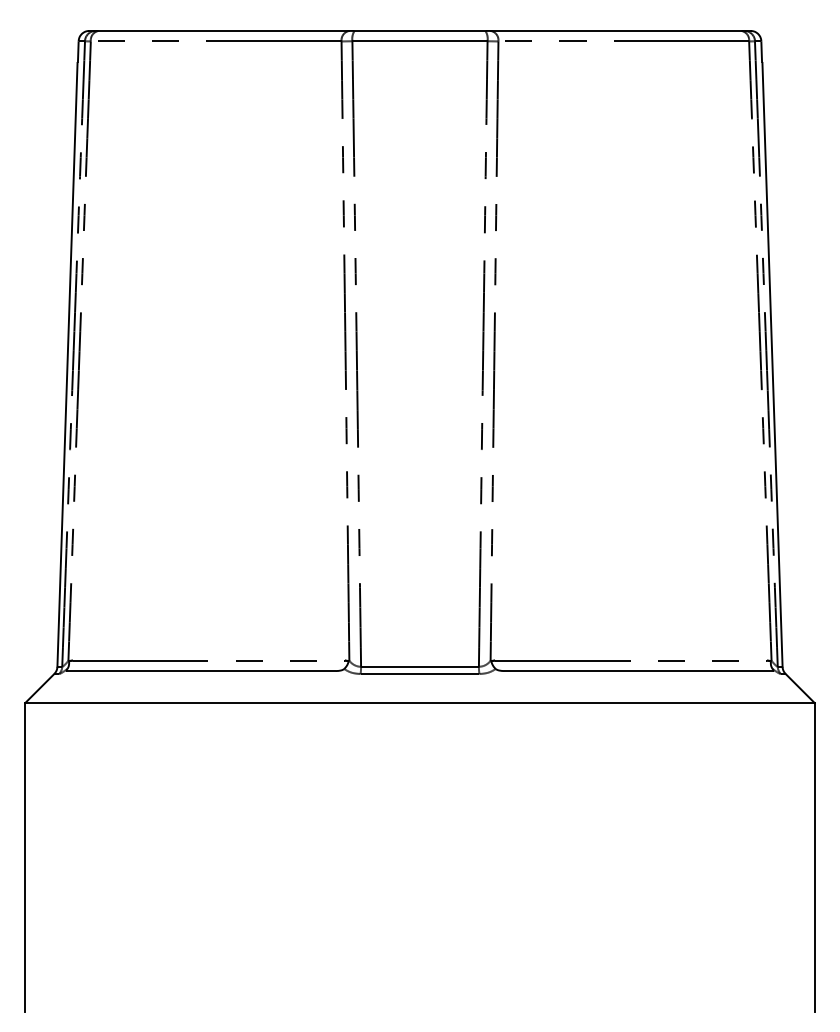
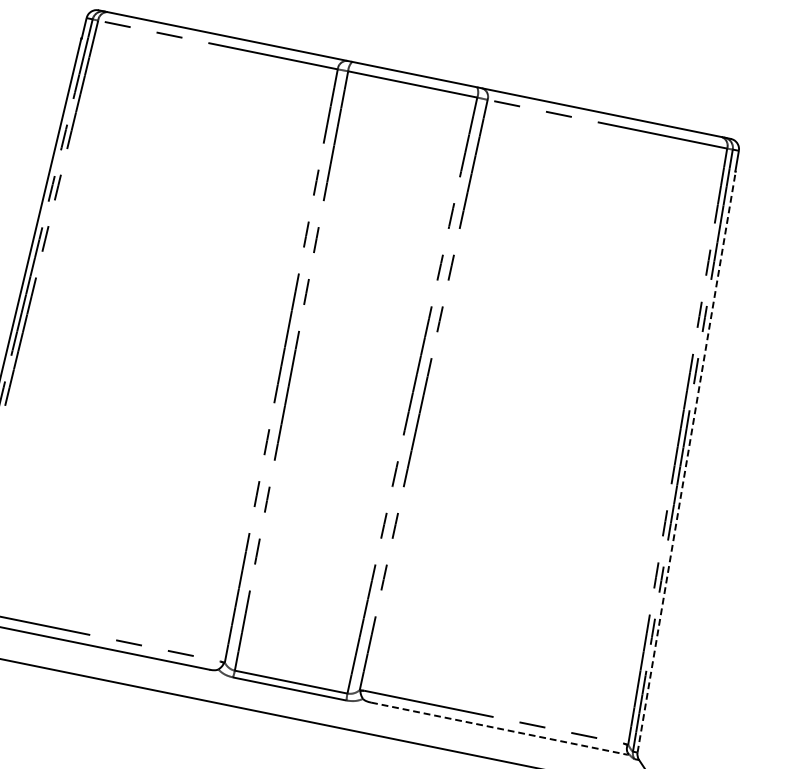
line: (772, 364) -> (686, 461), solid -> dashed
line: (639, 671) -> (499, 729), solid -> dashed

